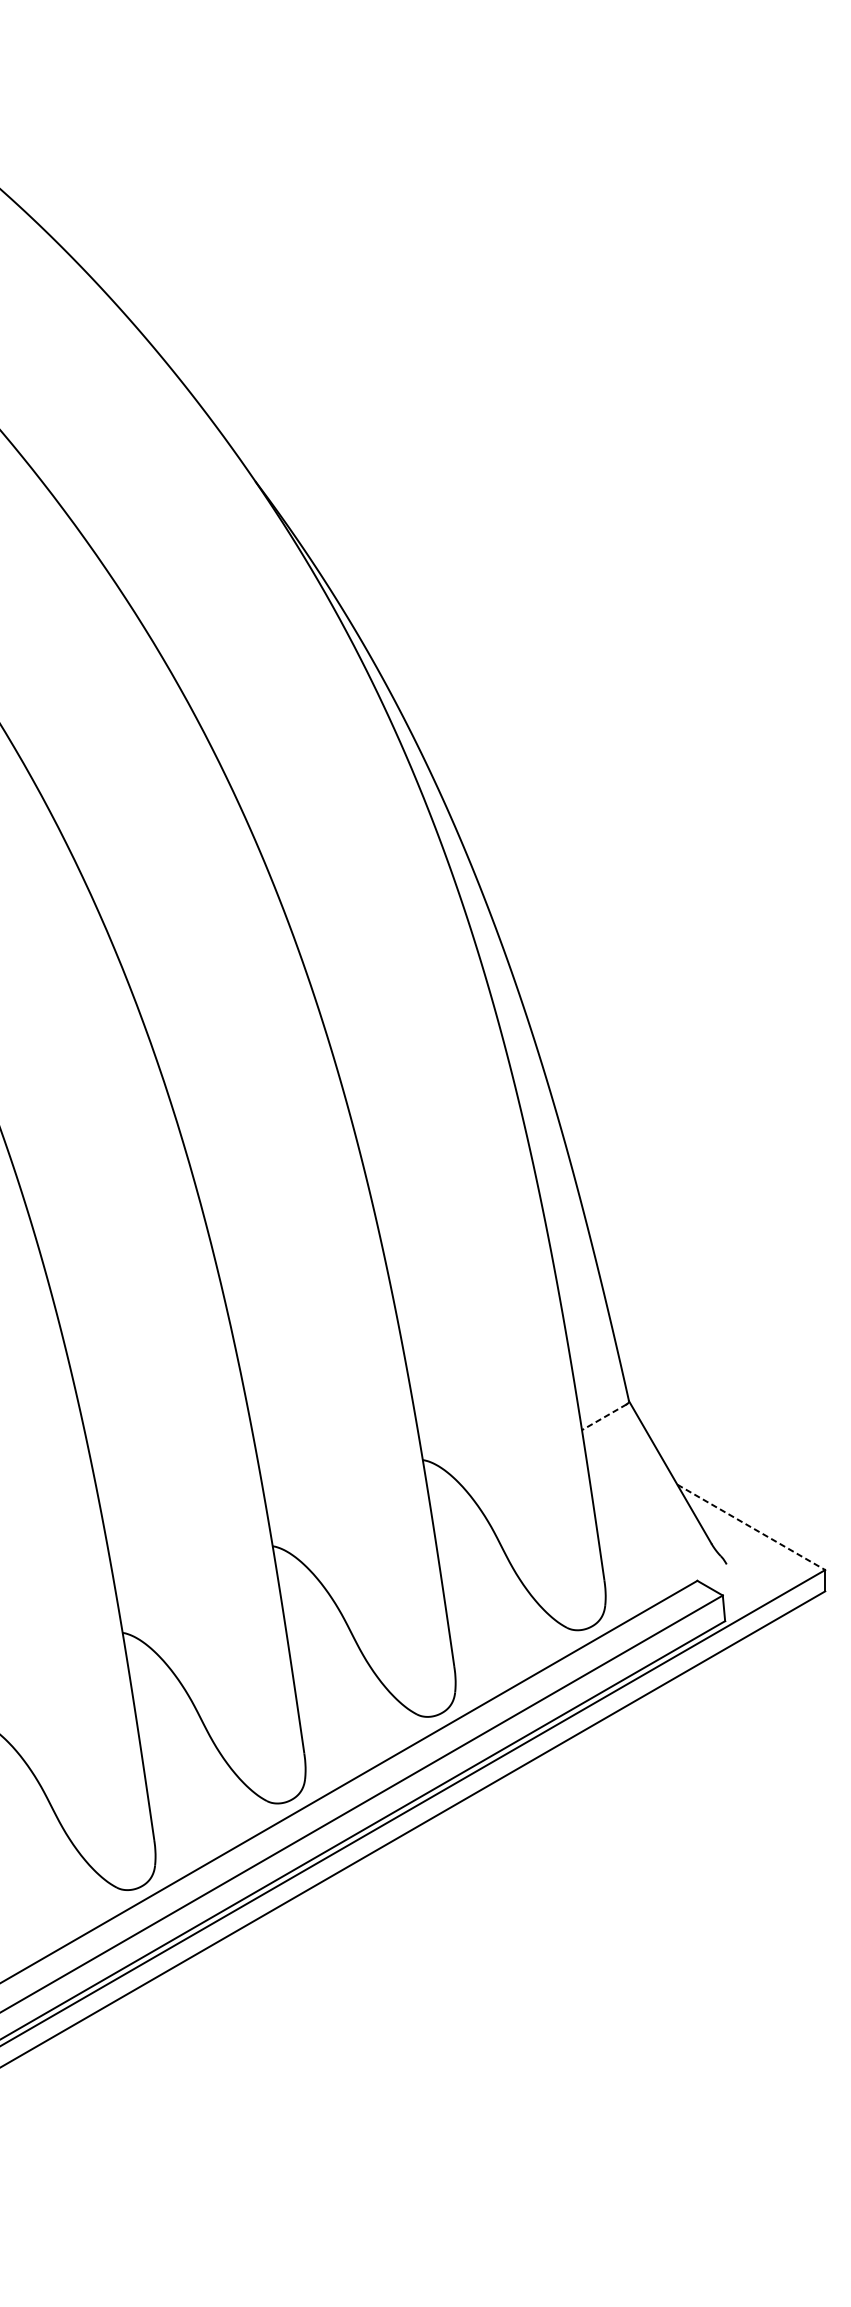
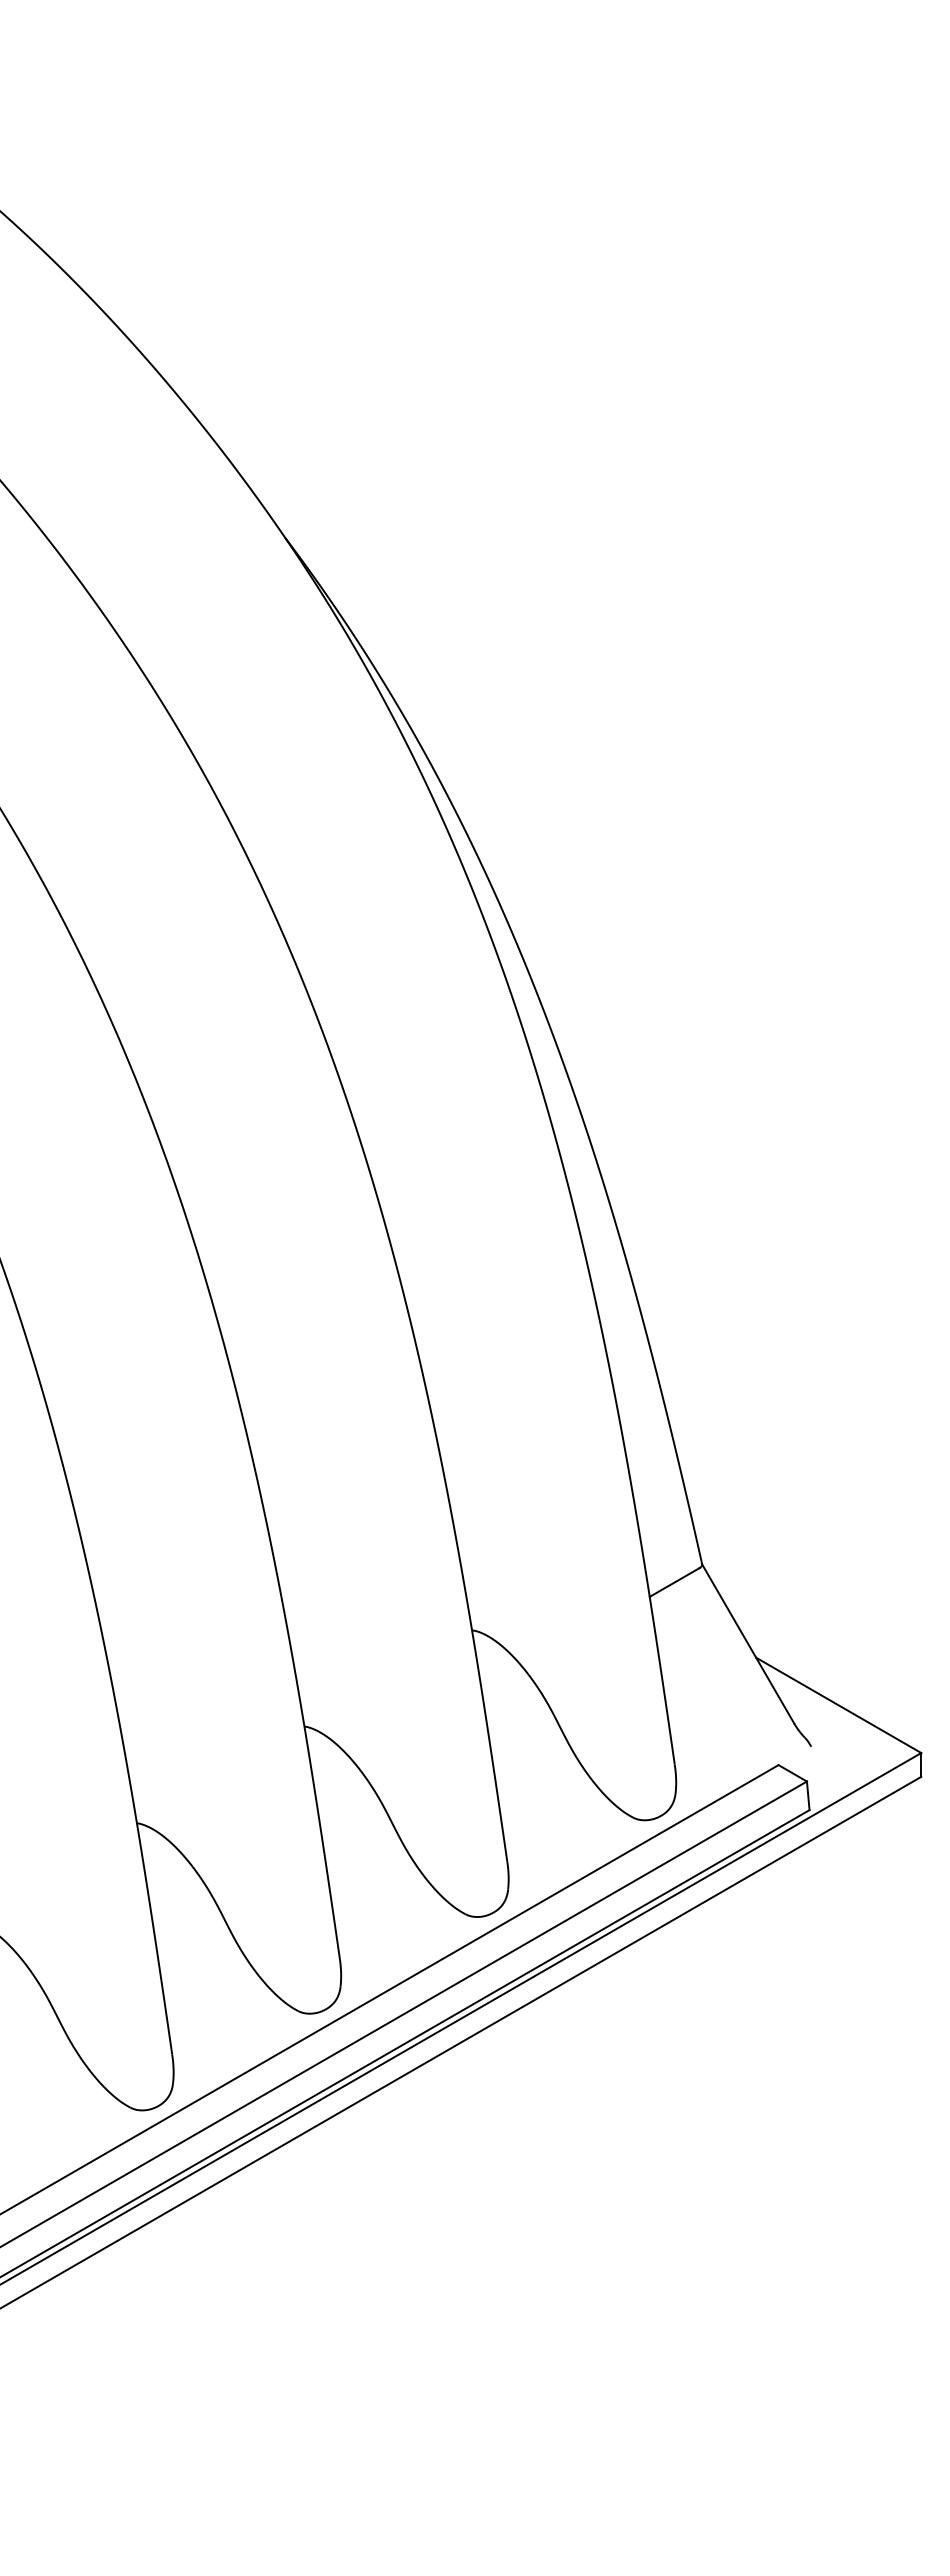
line: (604, 1417) -> (674, 1582), dashed -> solid
line: (751, 1527) -> (839, 1705), dashed -> solid

